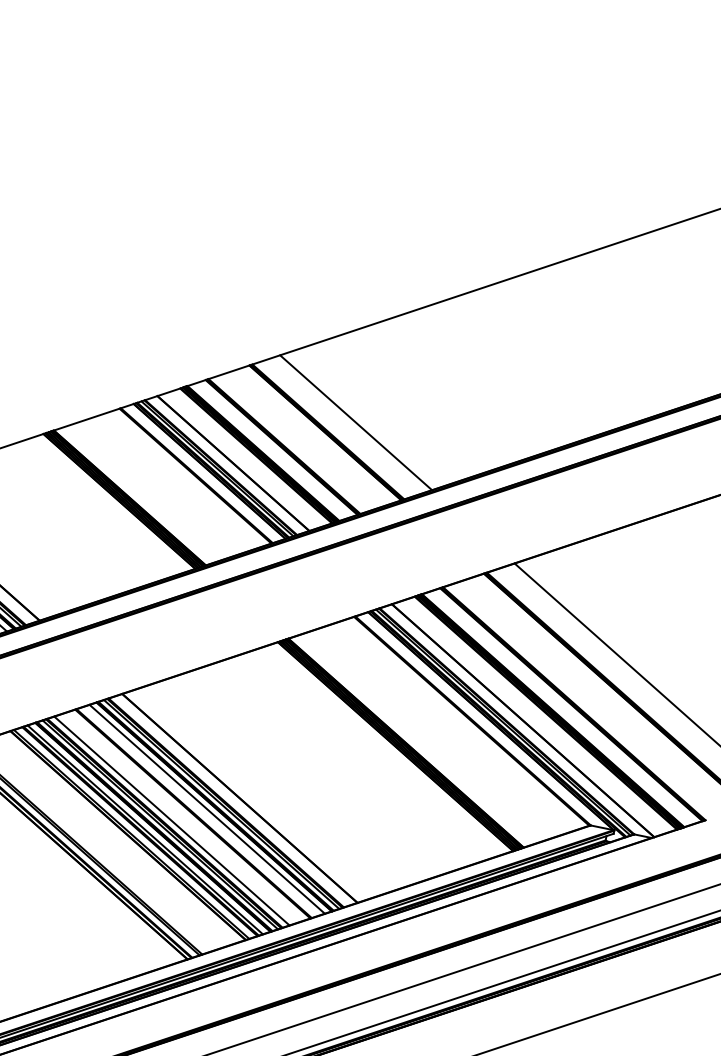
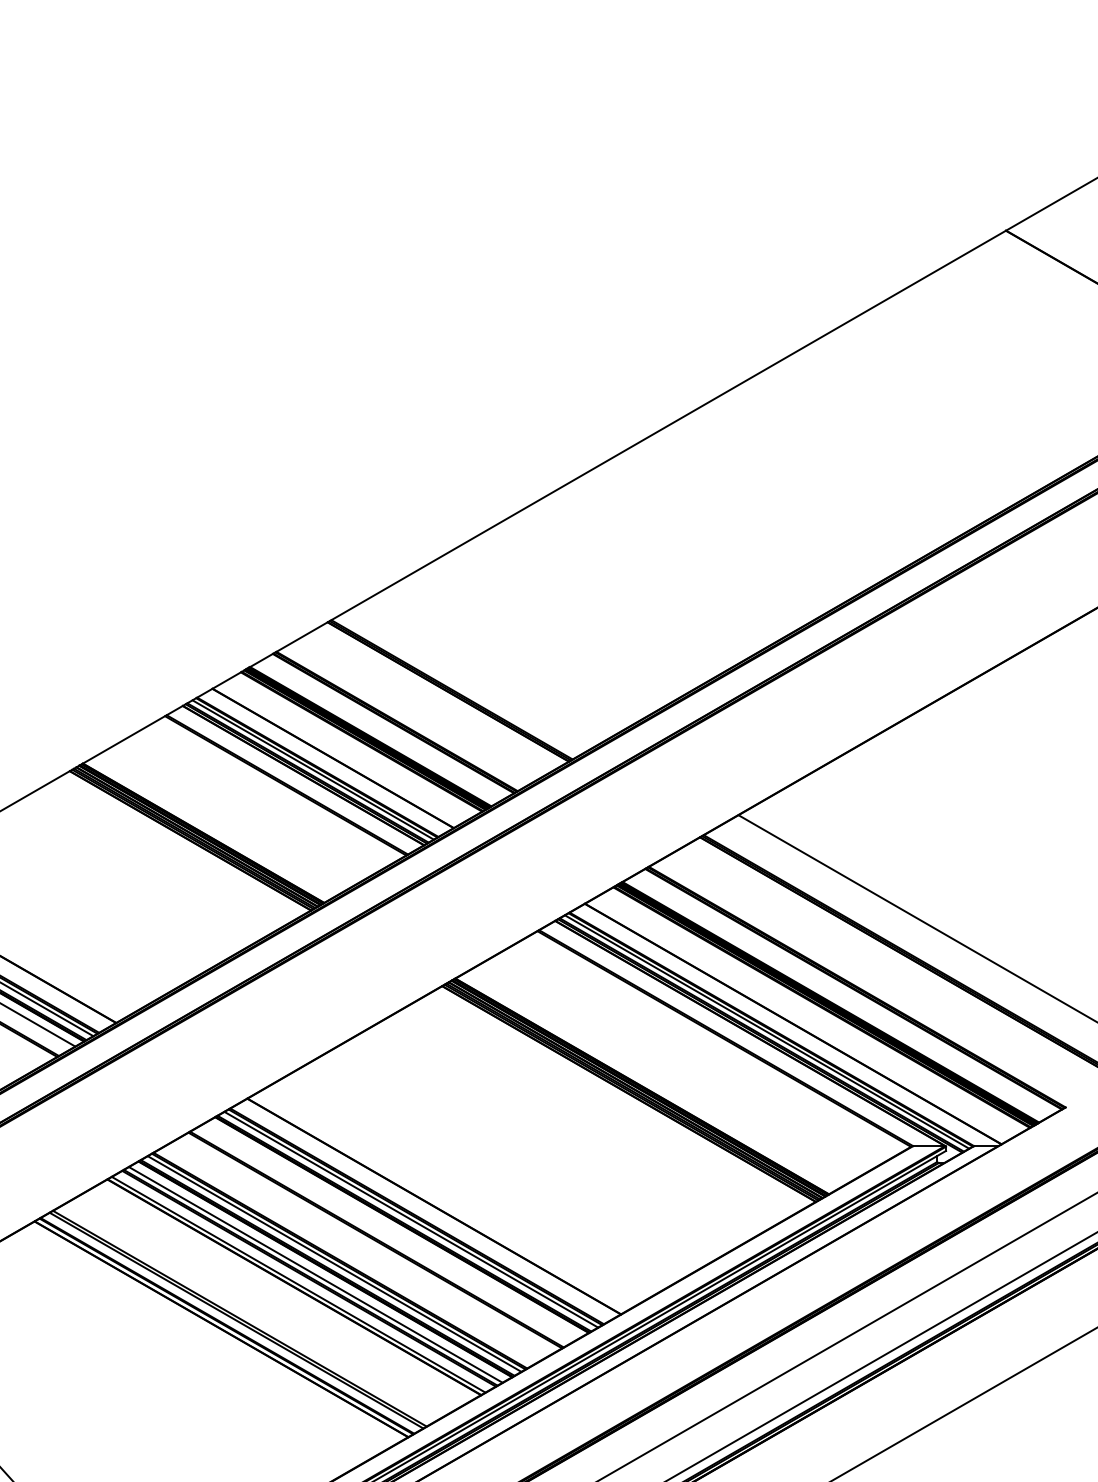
line: (356, 422) -> (486, 669), removed
line: (207, 808) -> (393, 1229), removed
line: (171, 820) -> (348, 1255), removed

